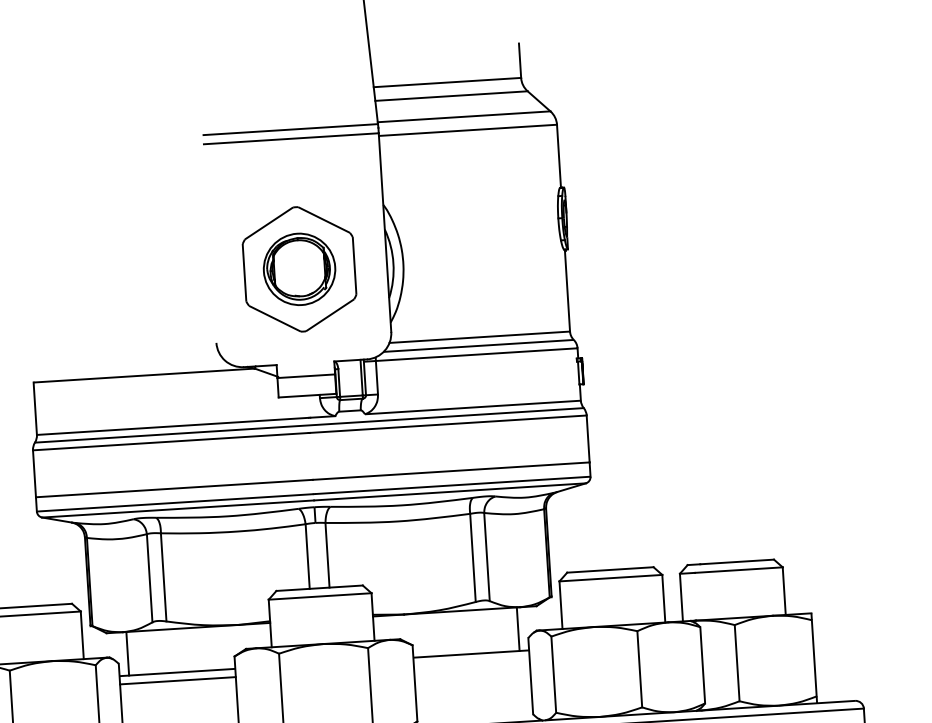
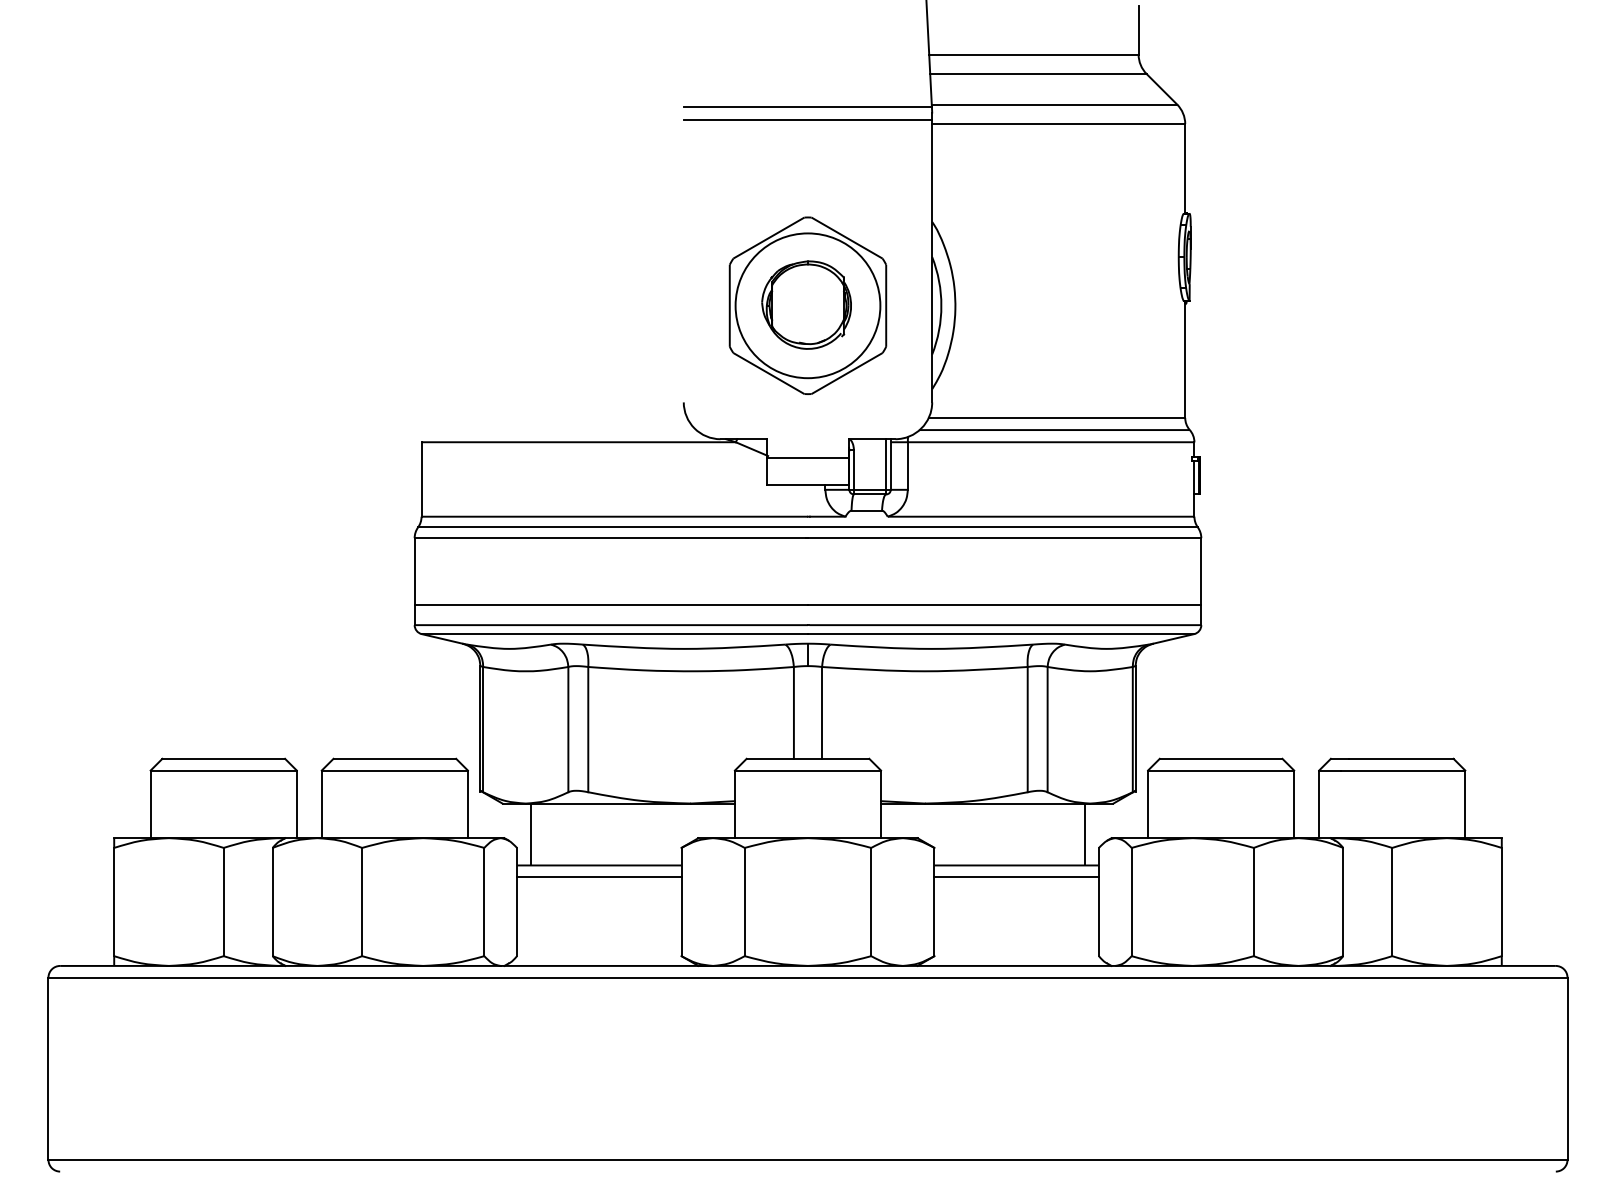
circle: (299, 269) -> (807, 305), size x1.43
line: (471, 662) -> (1016, 877), added

